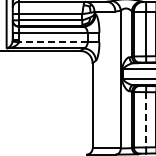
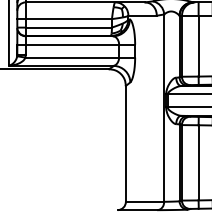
line: (52, 42) -> (71, 57), dashed -> solid
line: (146, 119) -> (199, 162), dashed -> solid

